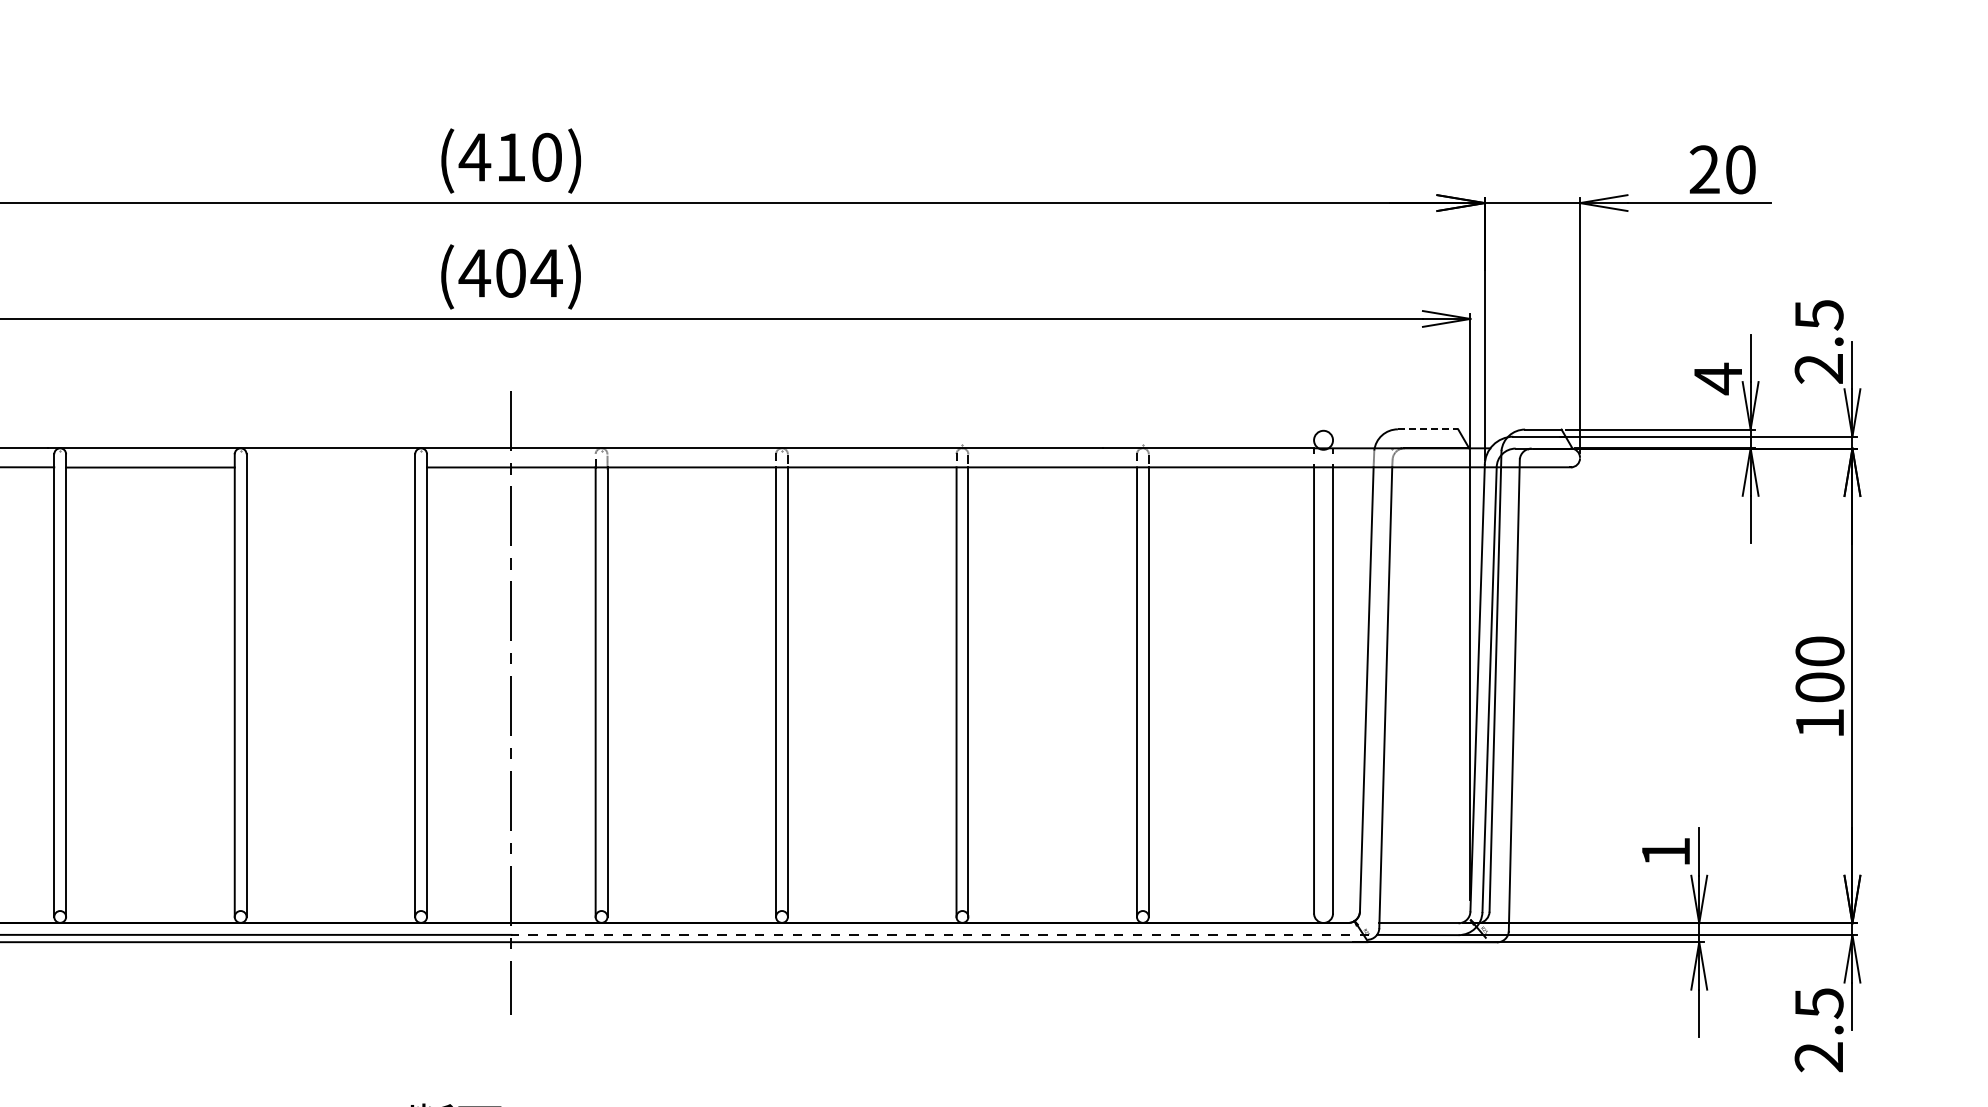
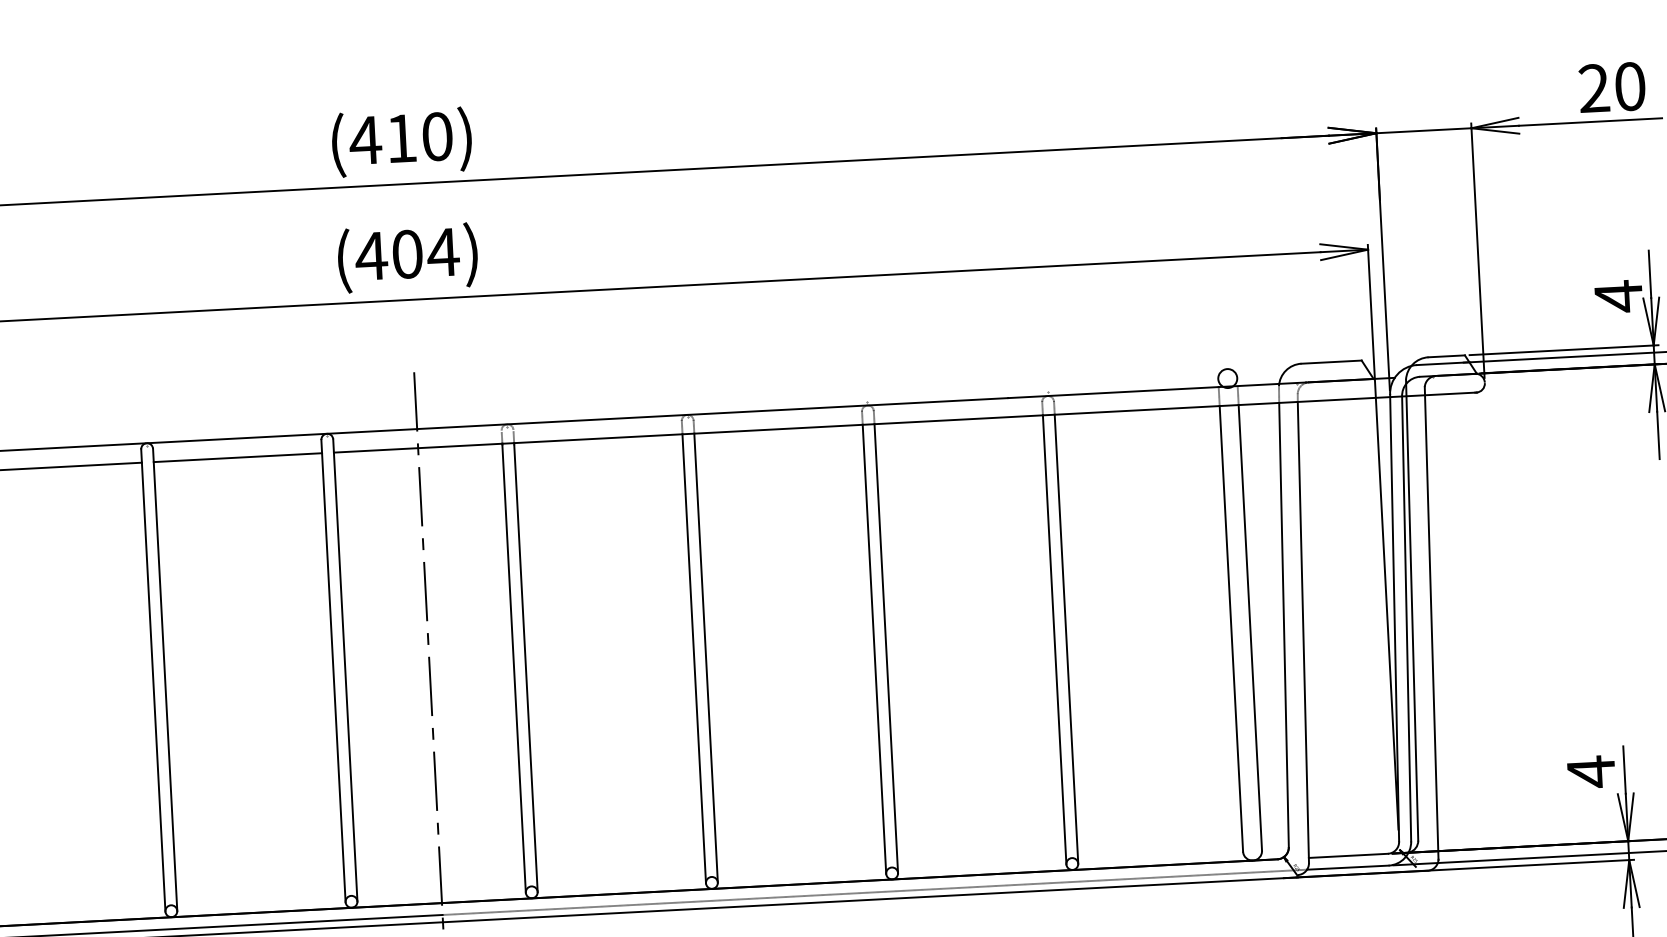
line: (1428, 429) -> (1332, 362), dashed -> solid
line: (330, 467) -> (237, 457), added
text: (1665, 852) -> (1590, 772), 1 -> 4

